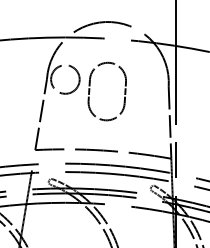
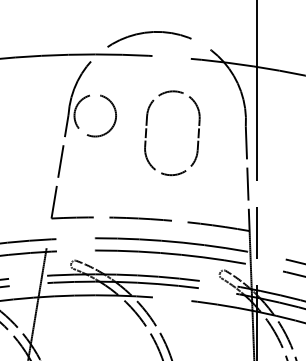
part: (90, 91) -> (147, 133), moved

